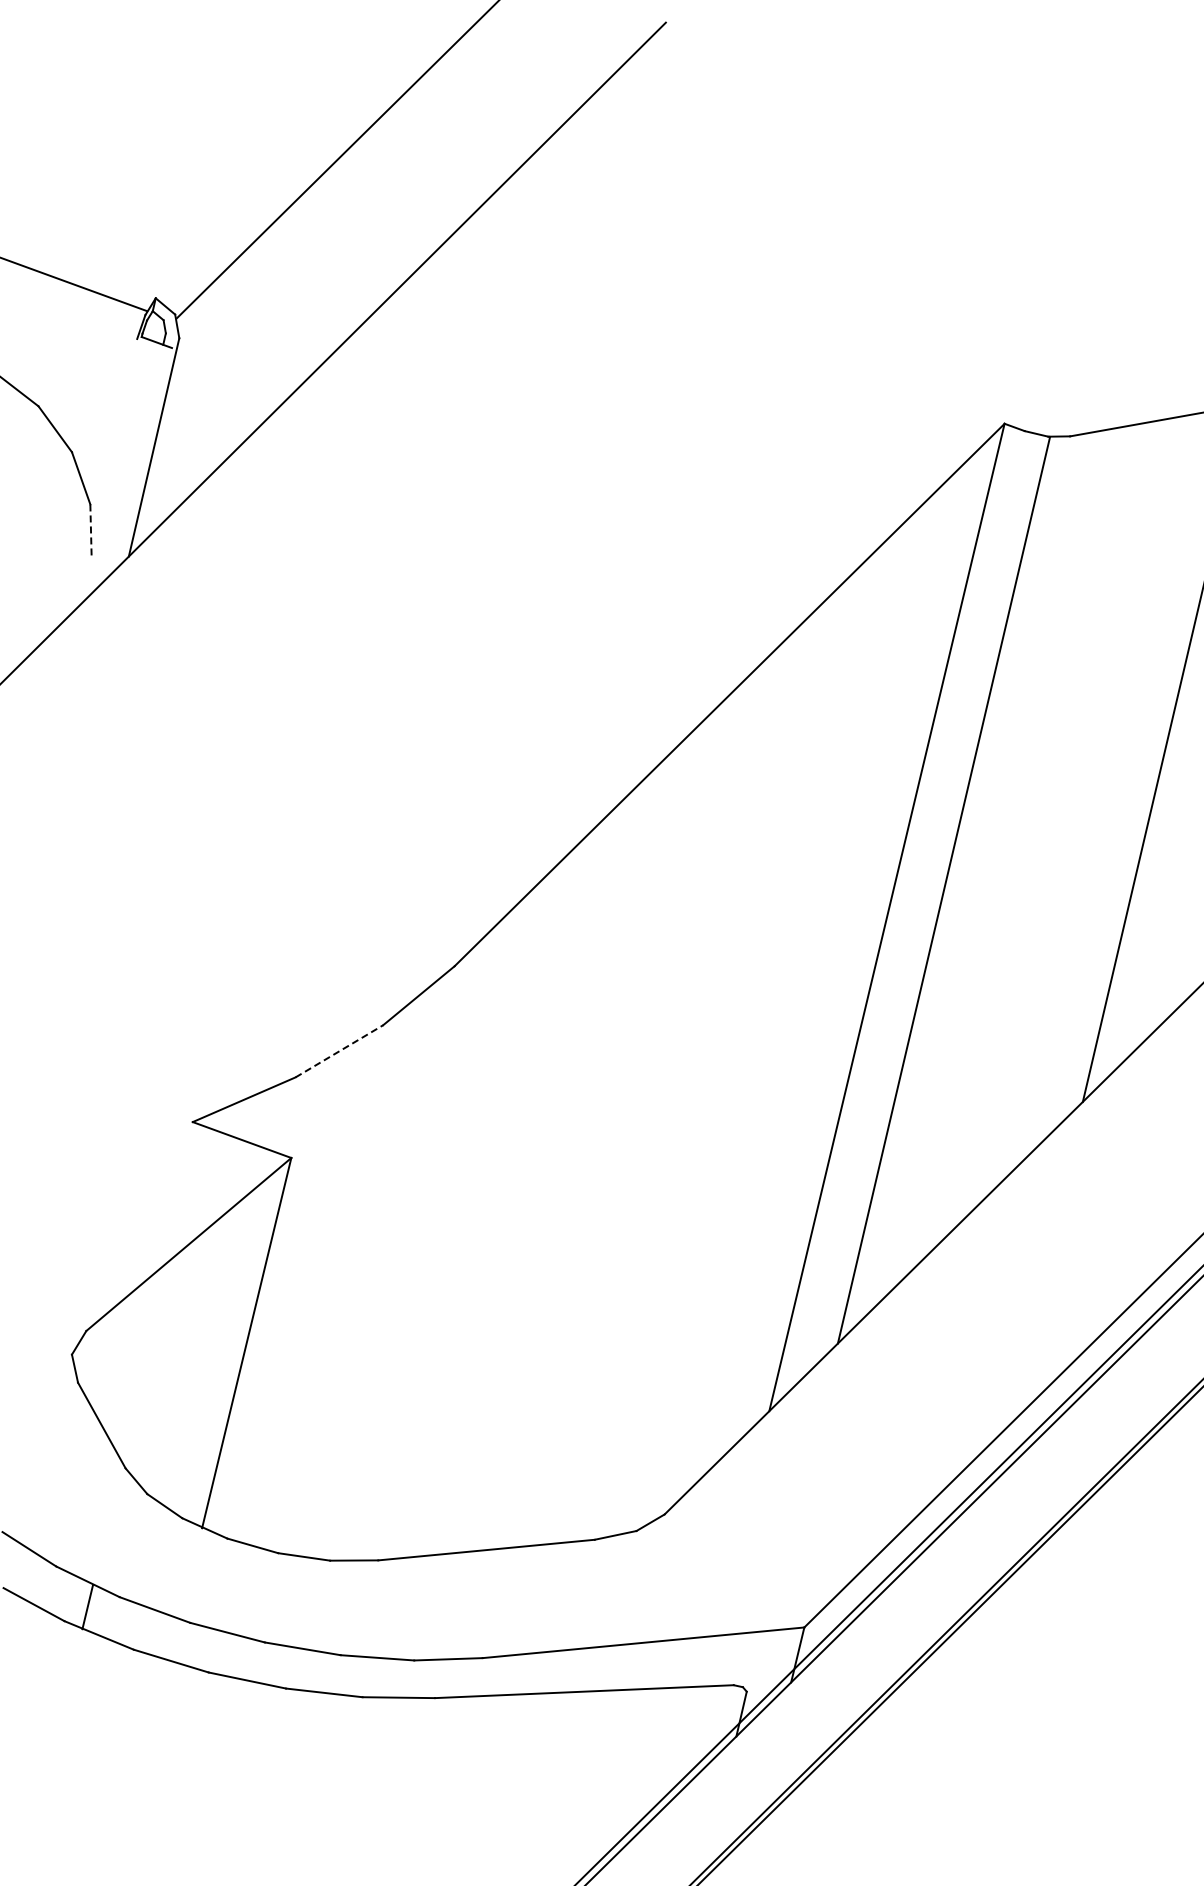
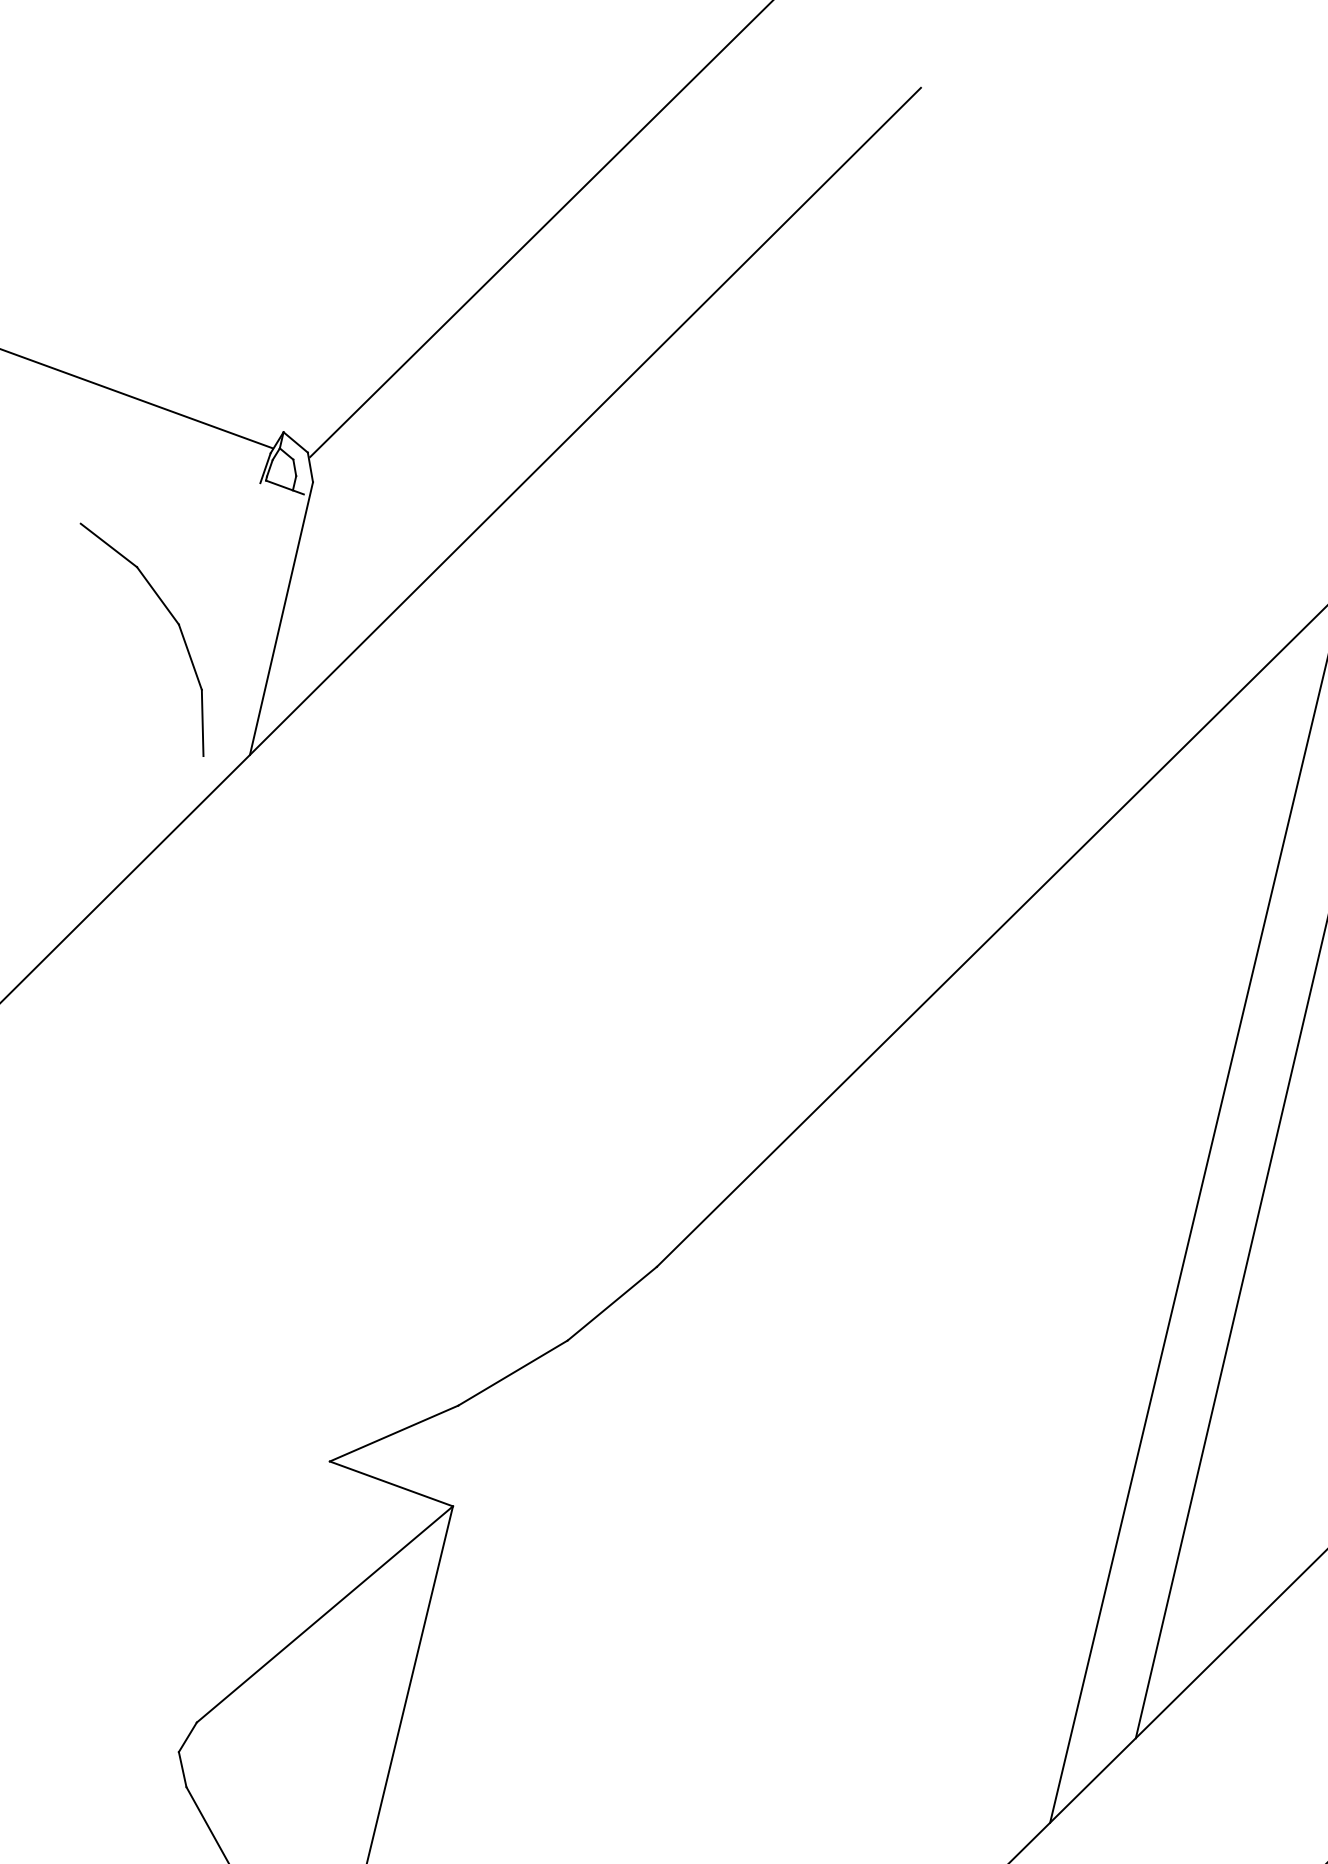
line: (91, 530) -> (203, 722), dashed -> solid
line: (339, 1051) -> (513, 1373), dashed -> solid

